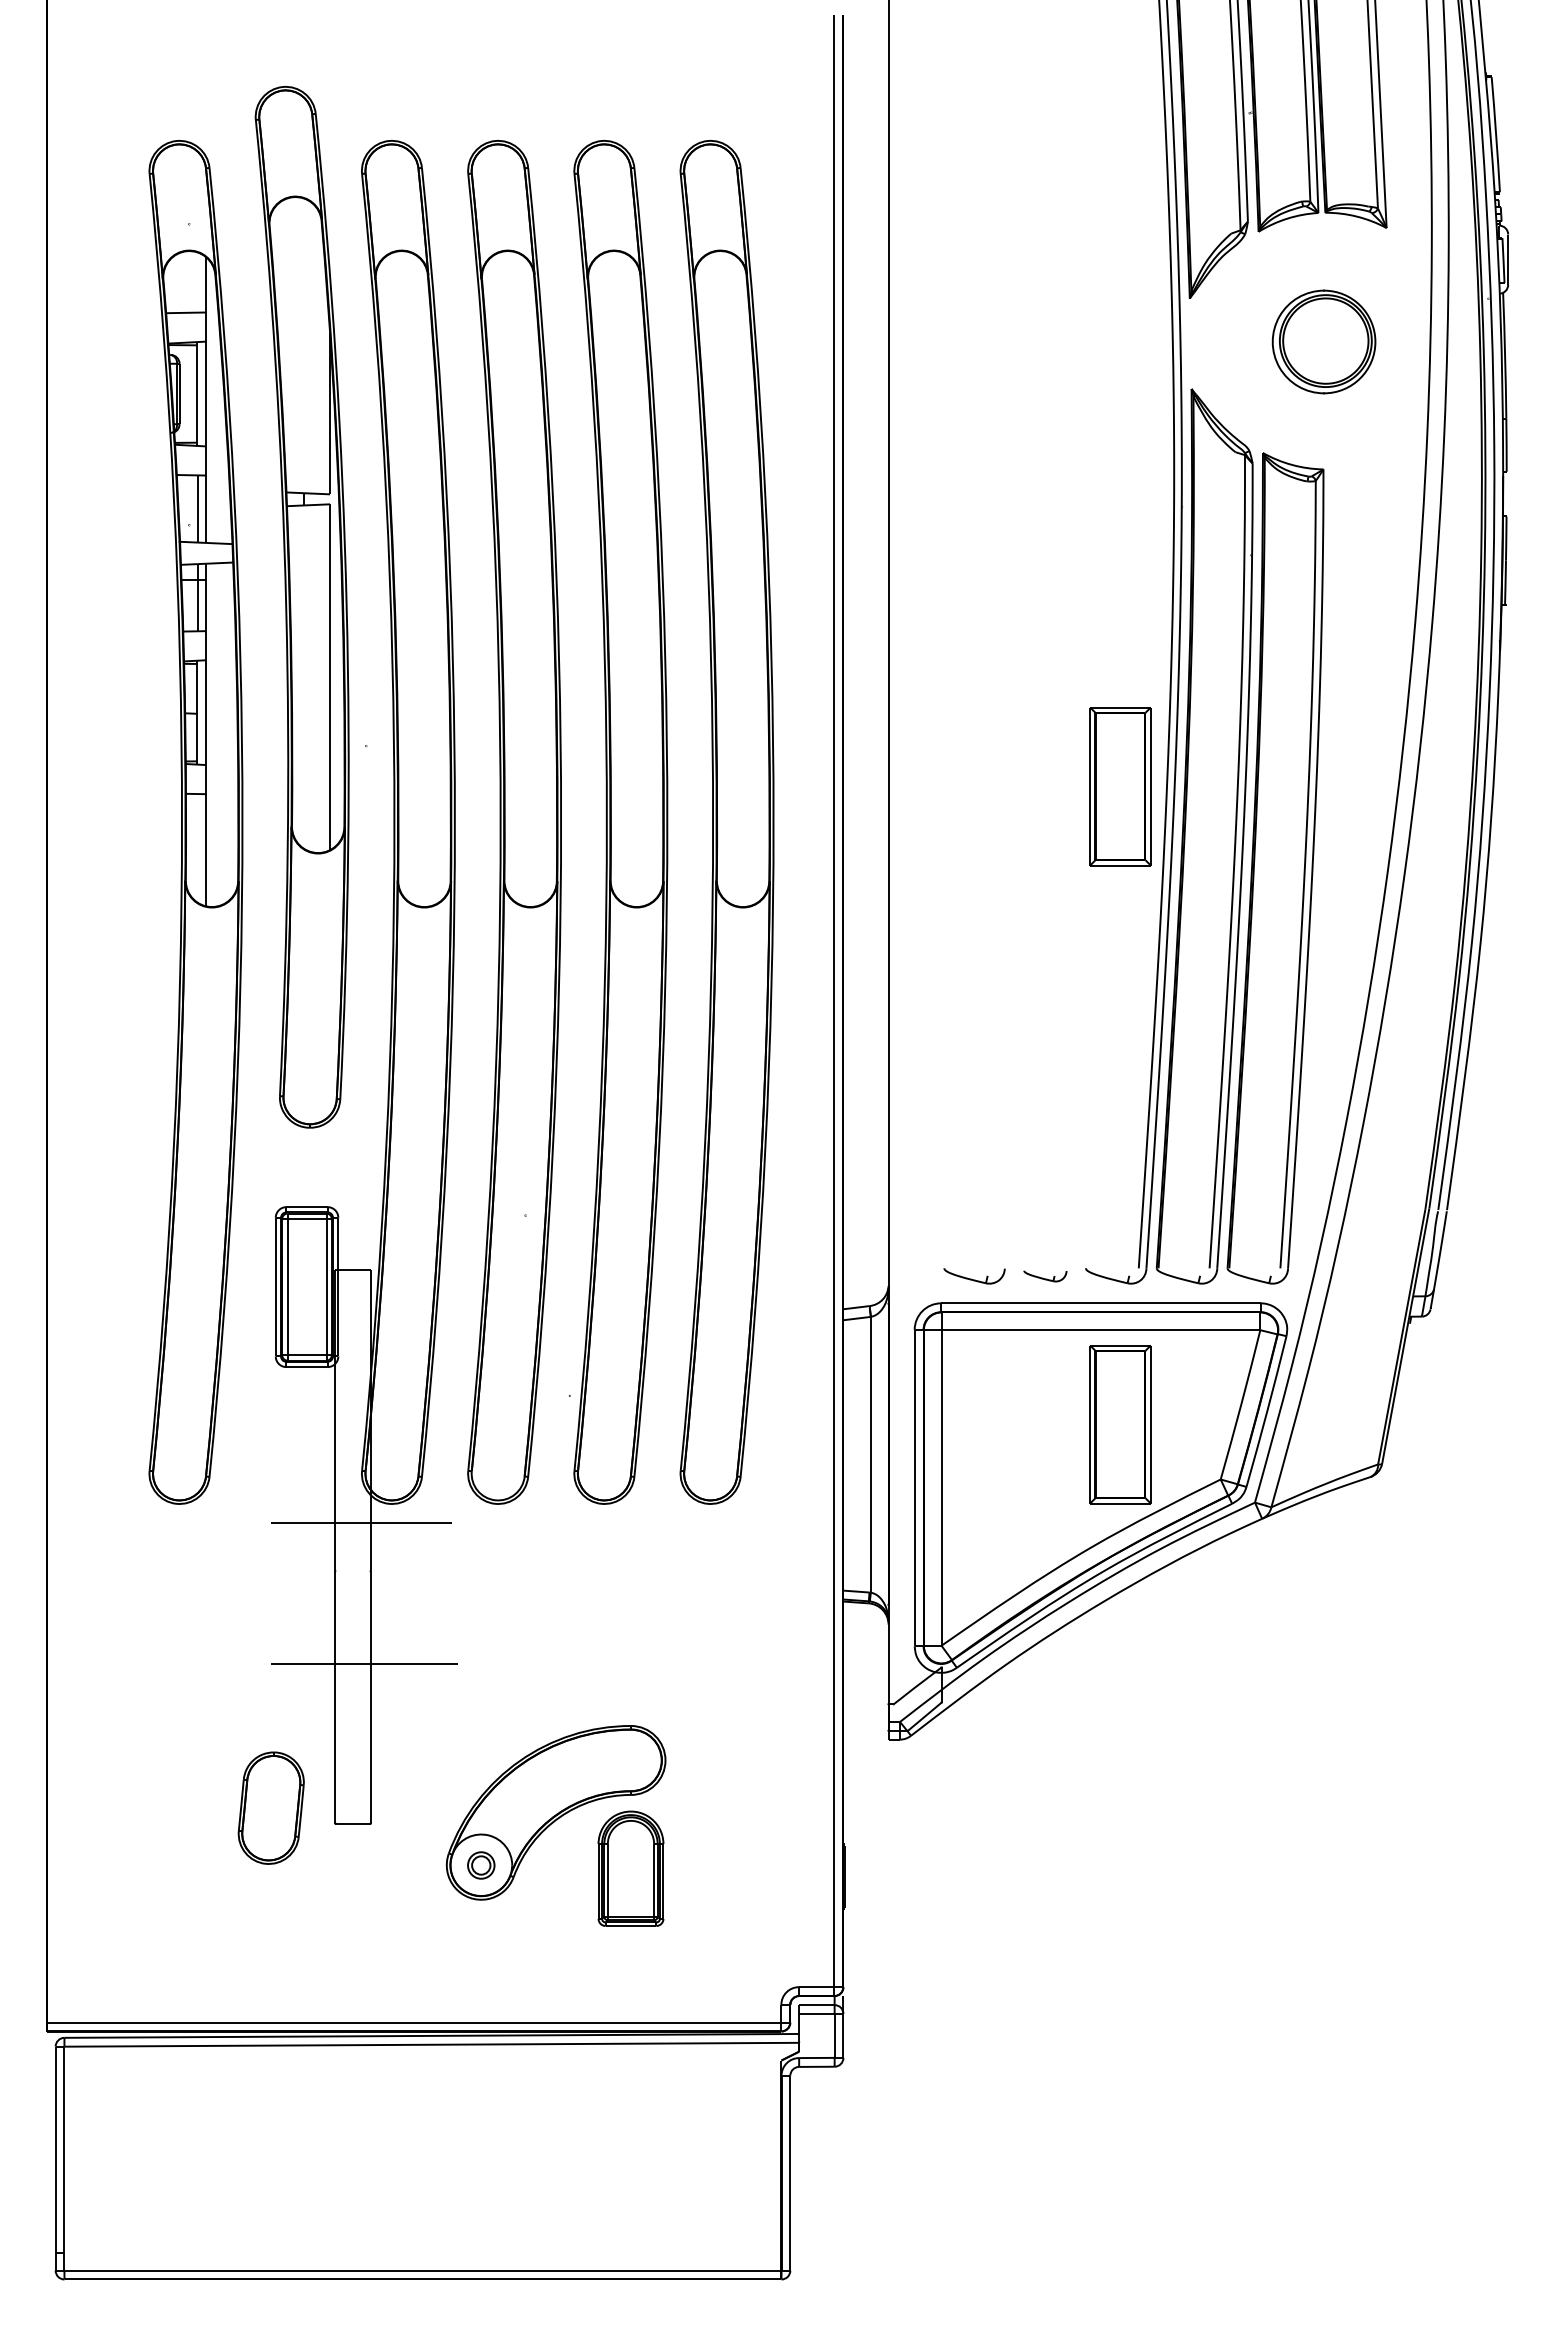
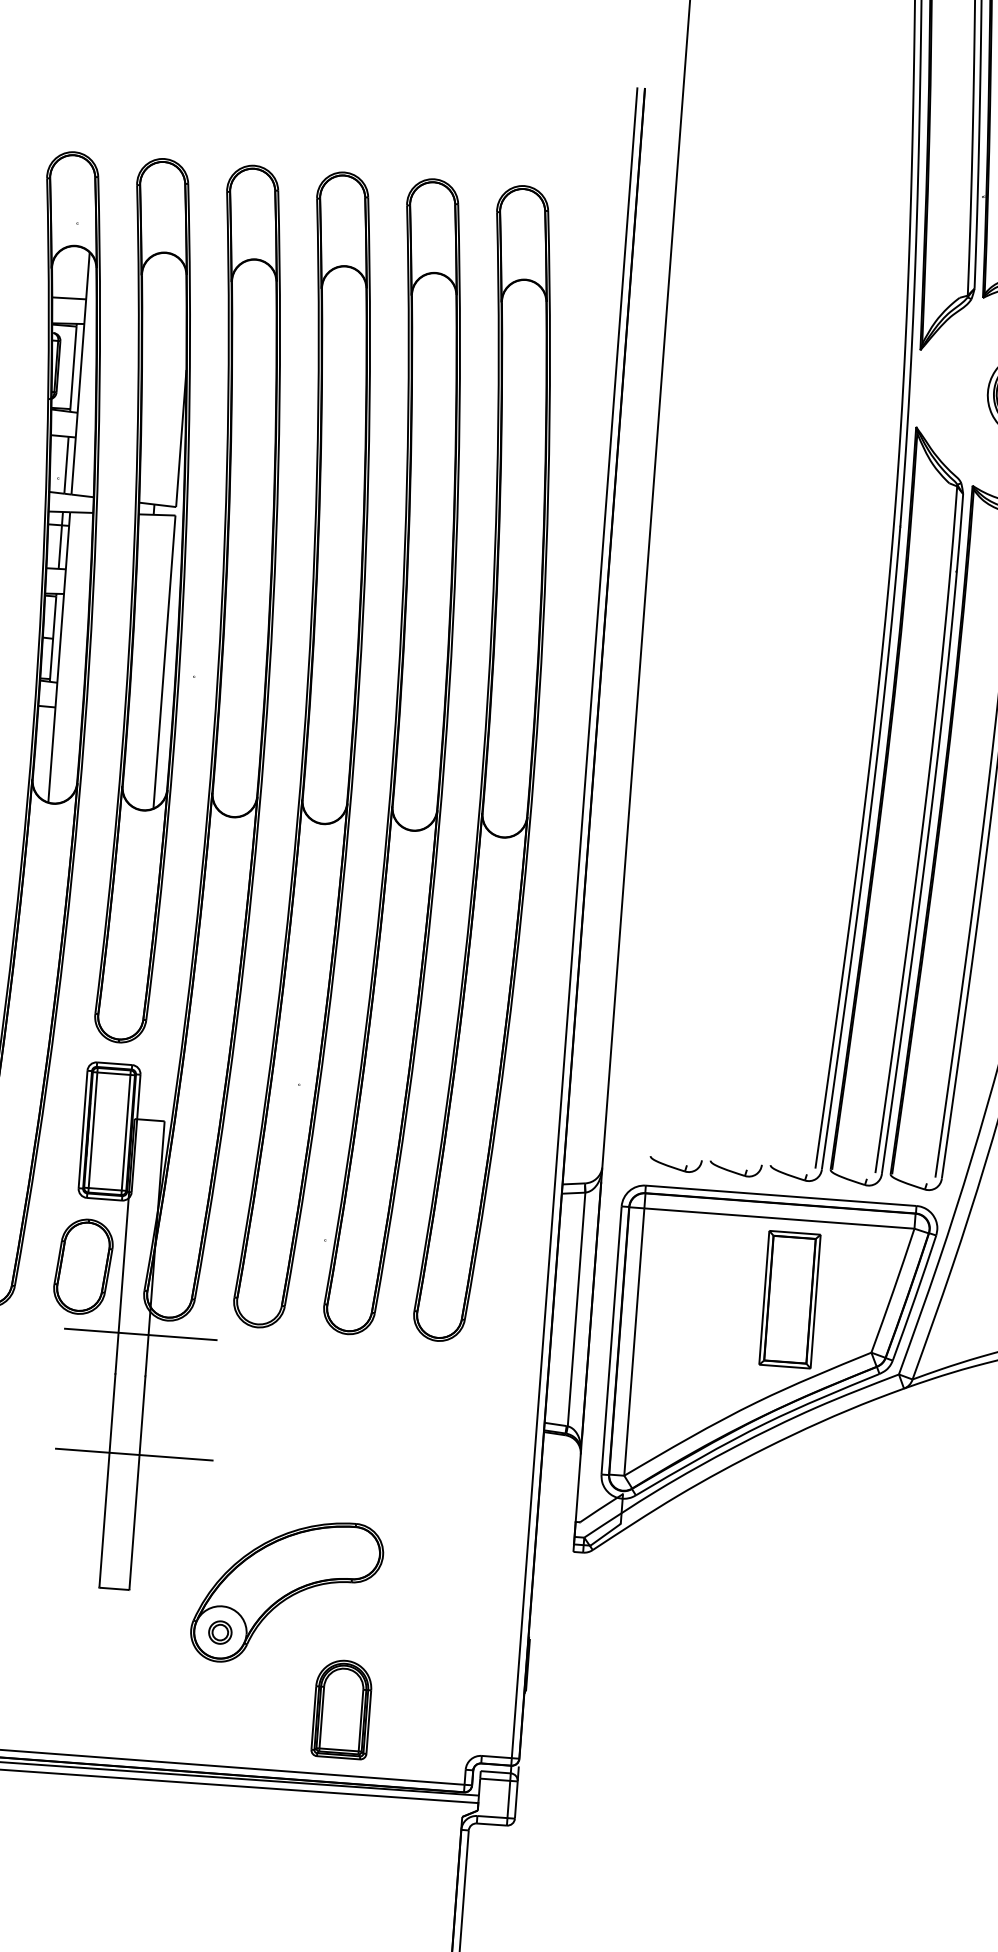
part: (301, 606) -> (144, 600), moved
part: (1120, 786) -> (830, 759), removed
part: (1045, 1276) -> (735, 1169), size x1.43
part: (270, 1807) -> (82, 1266), moved
part: (630, 1868) -> (341, 1709), moved

